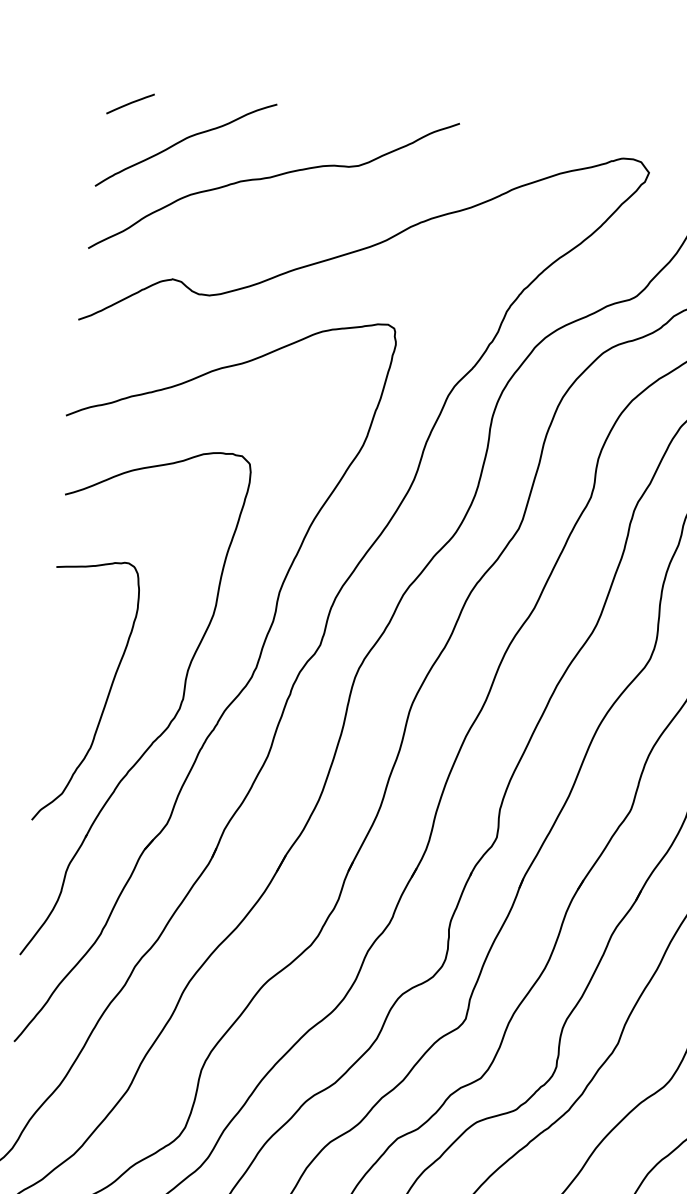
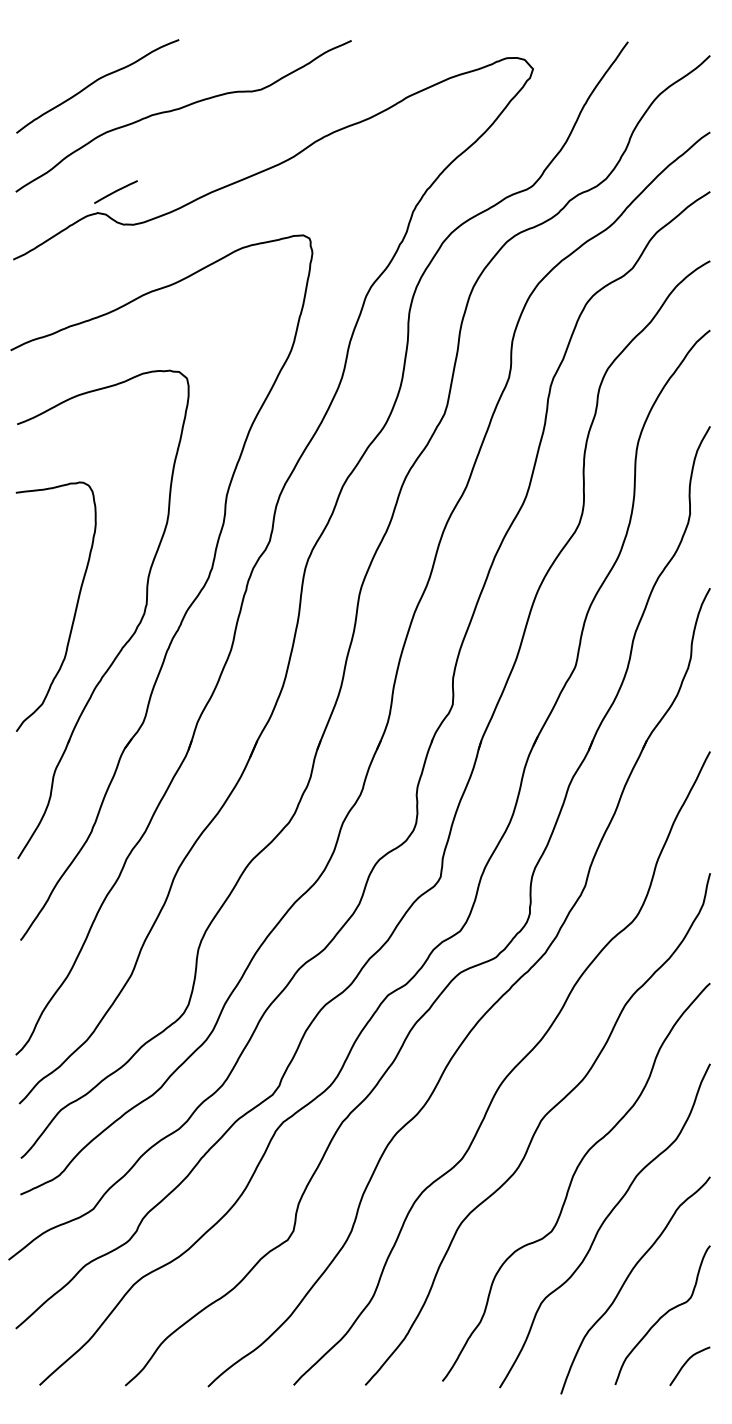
line: (130, 103) -> (115, 191), moved

